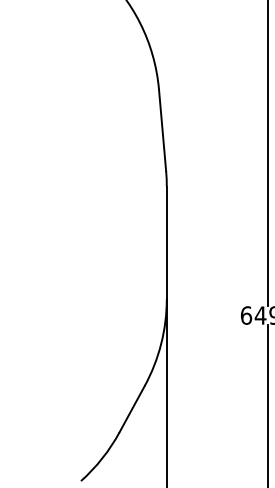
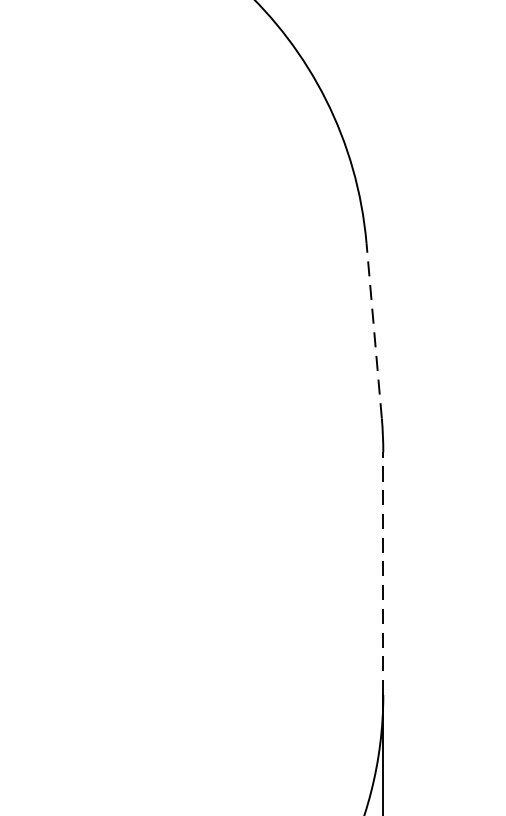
line: (162, 130) -> (374, 331), solid -> dashed
line: (166, 242) -> (382, 572), solid -> dashed

